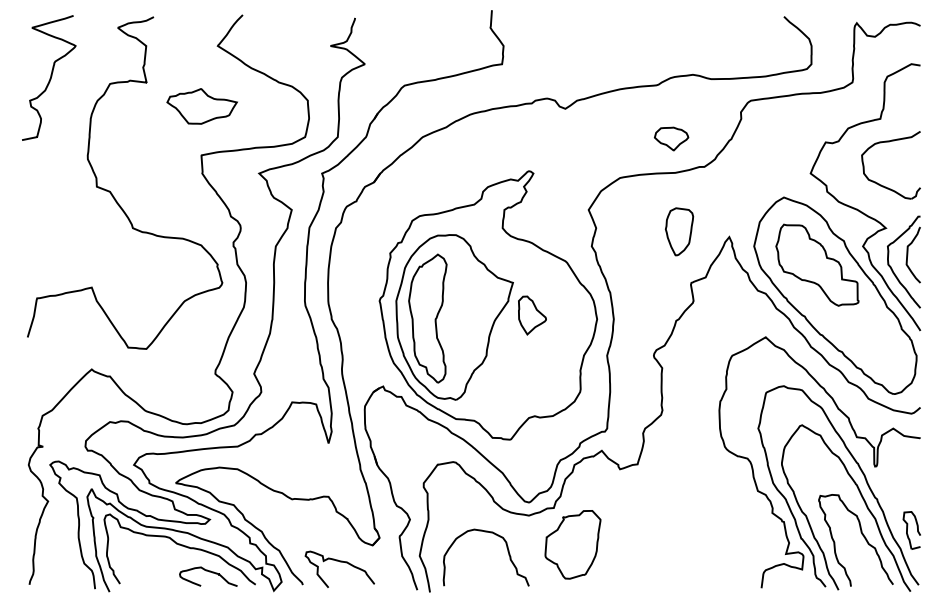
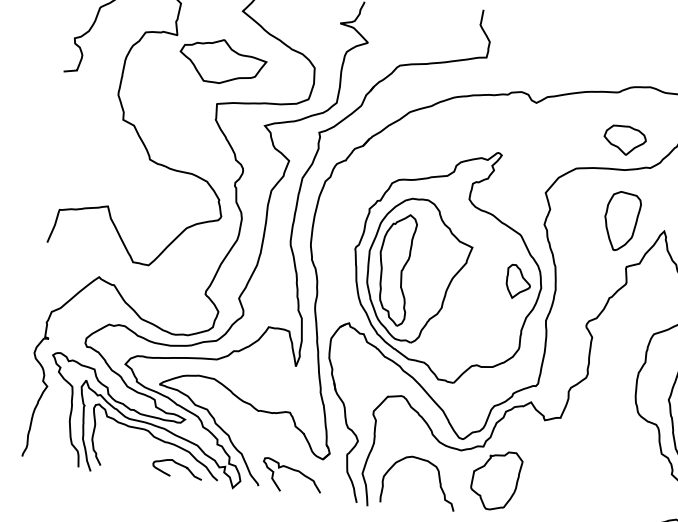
part: (201, 106) -> (222, 61), size x1.43
part: (671, 138) -> (624, 140), size x1.43
part: (679, 231) -> (621, 221), size x1.43
part: (532, 315) -> (518, 282), moved

